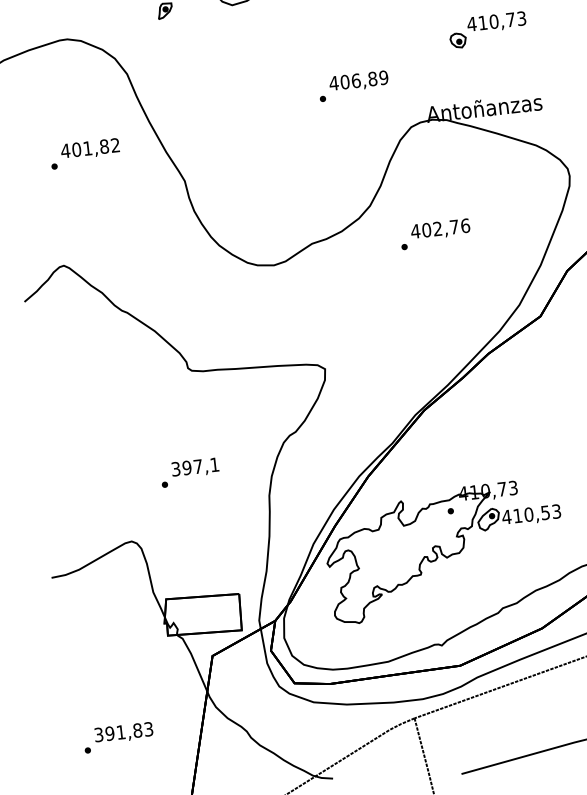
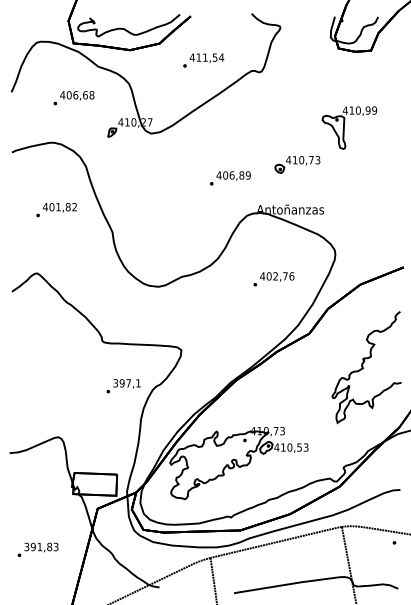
text: (354, 86) -> (230, 178), moved
text: (434, 234) -> (273, 279), moved
text: (189, 473) -> (123, 386), moved

